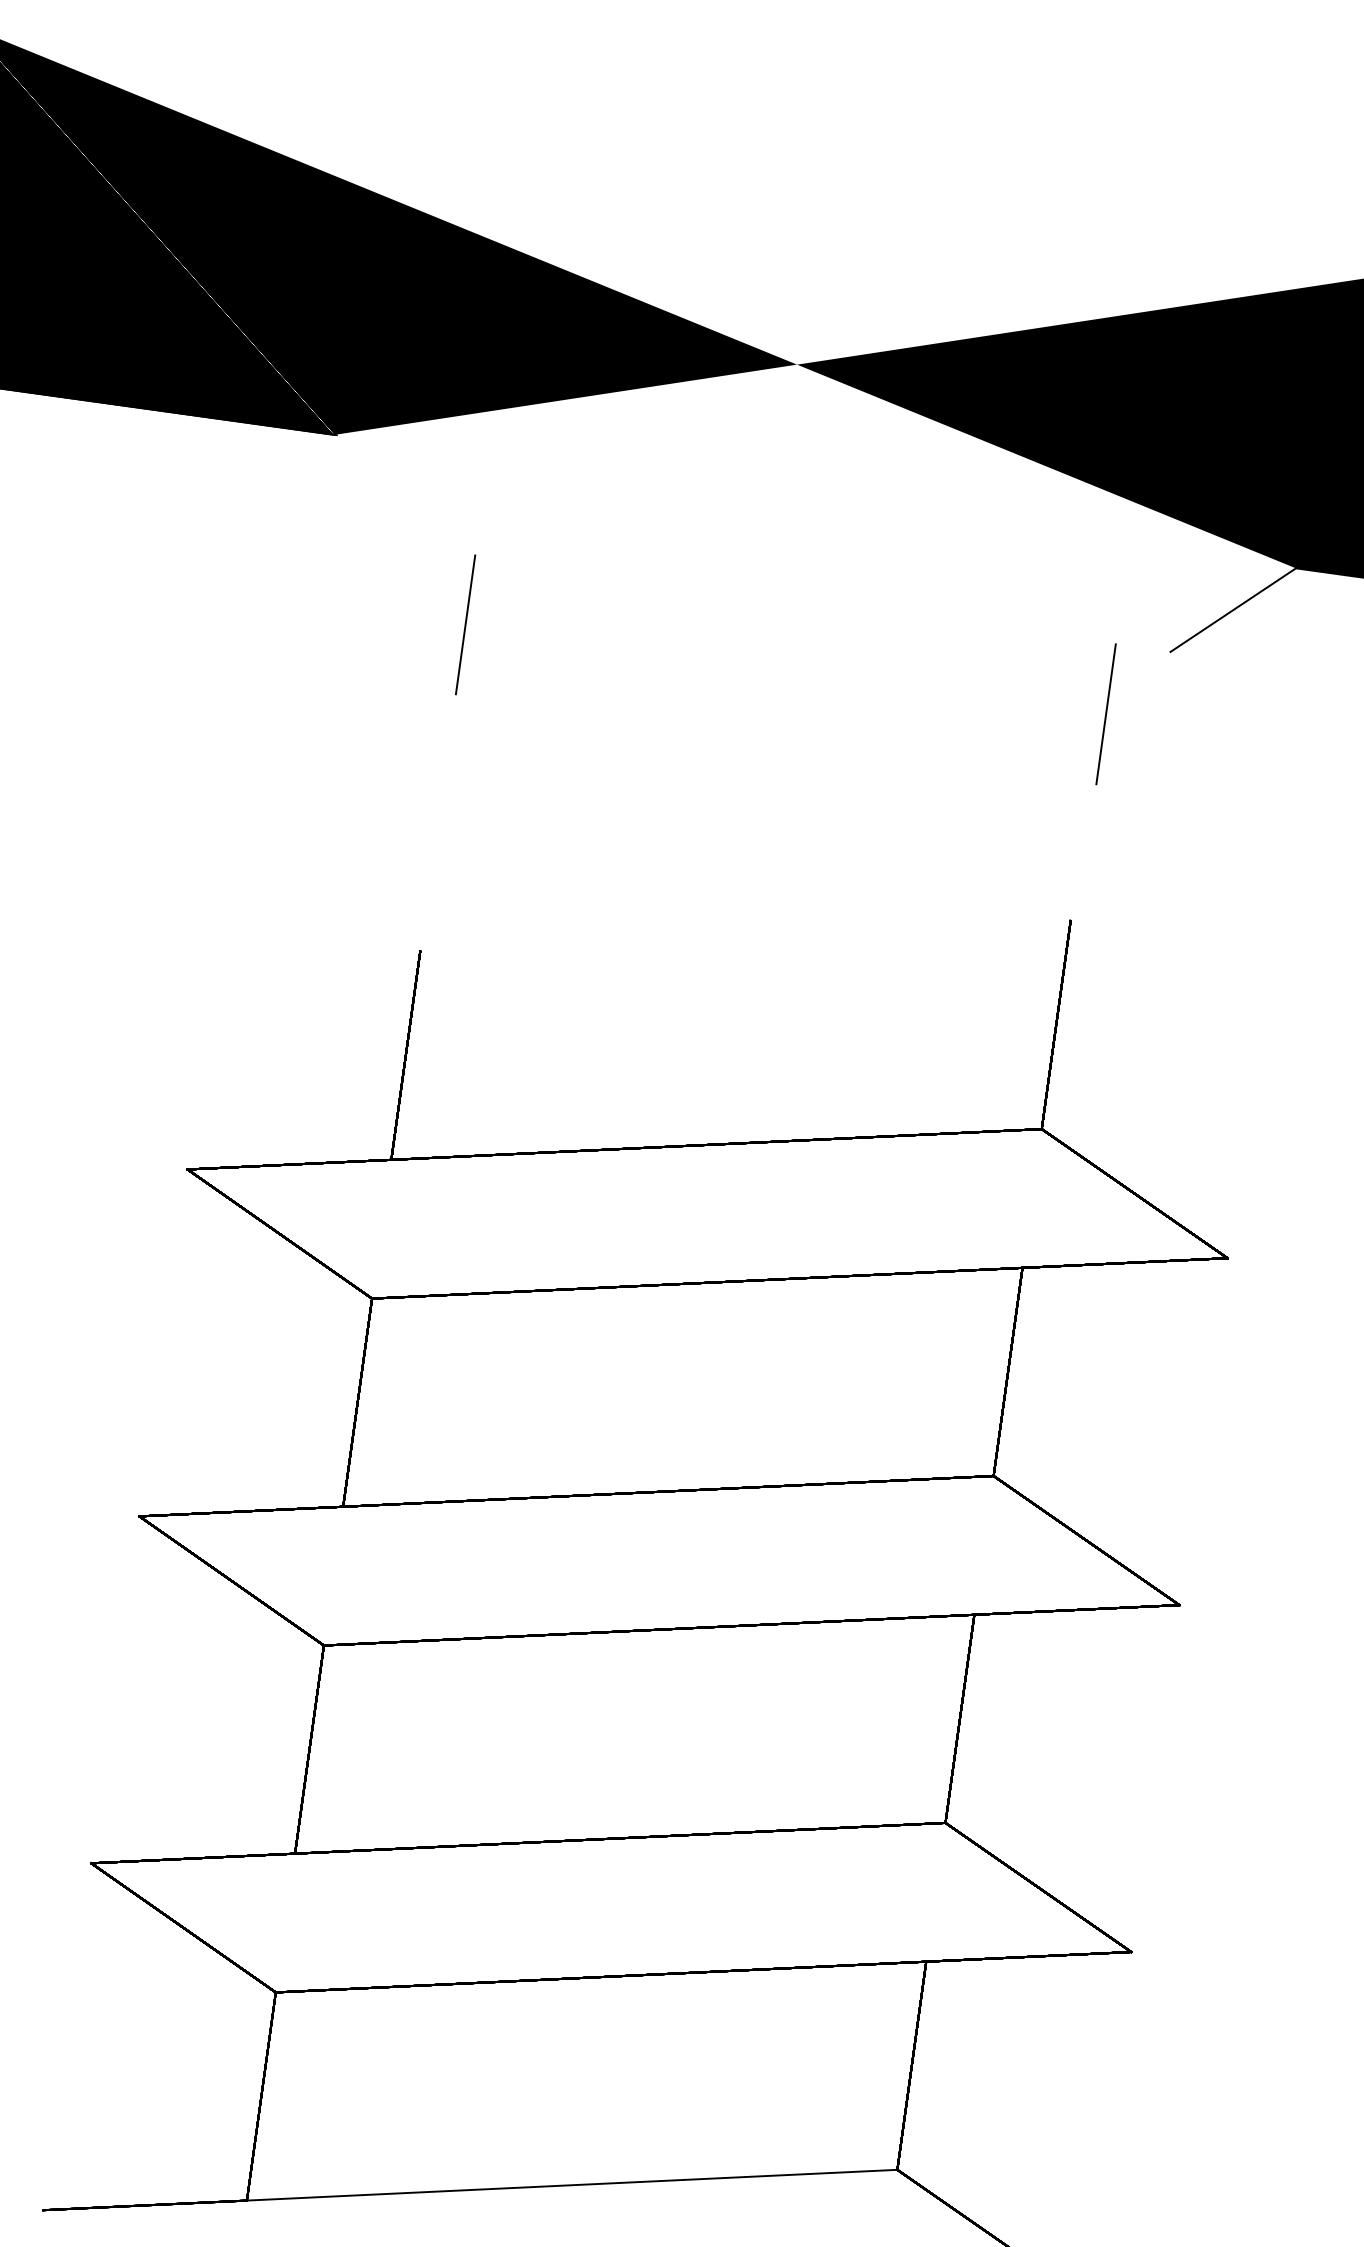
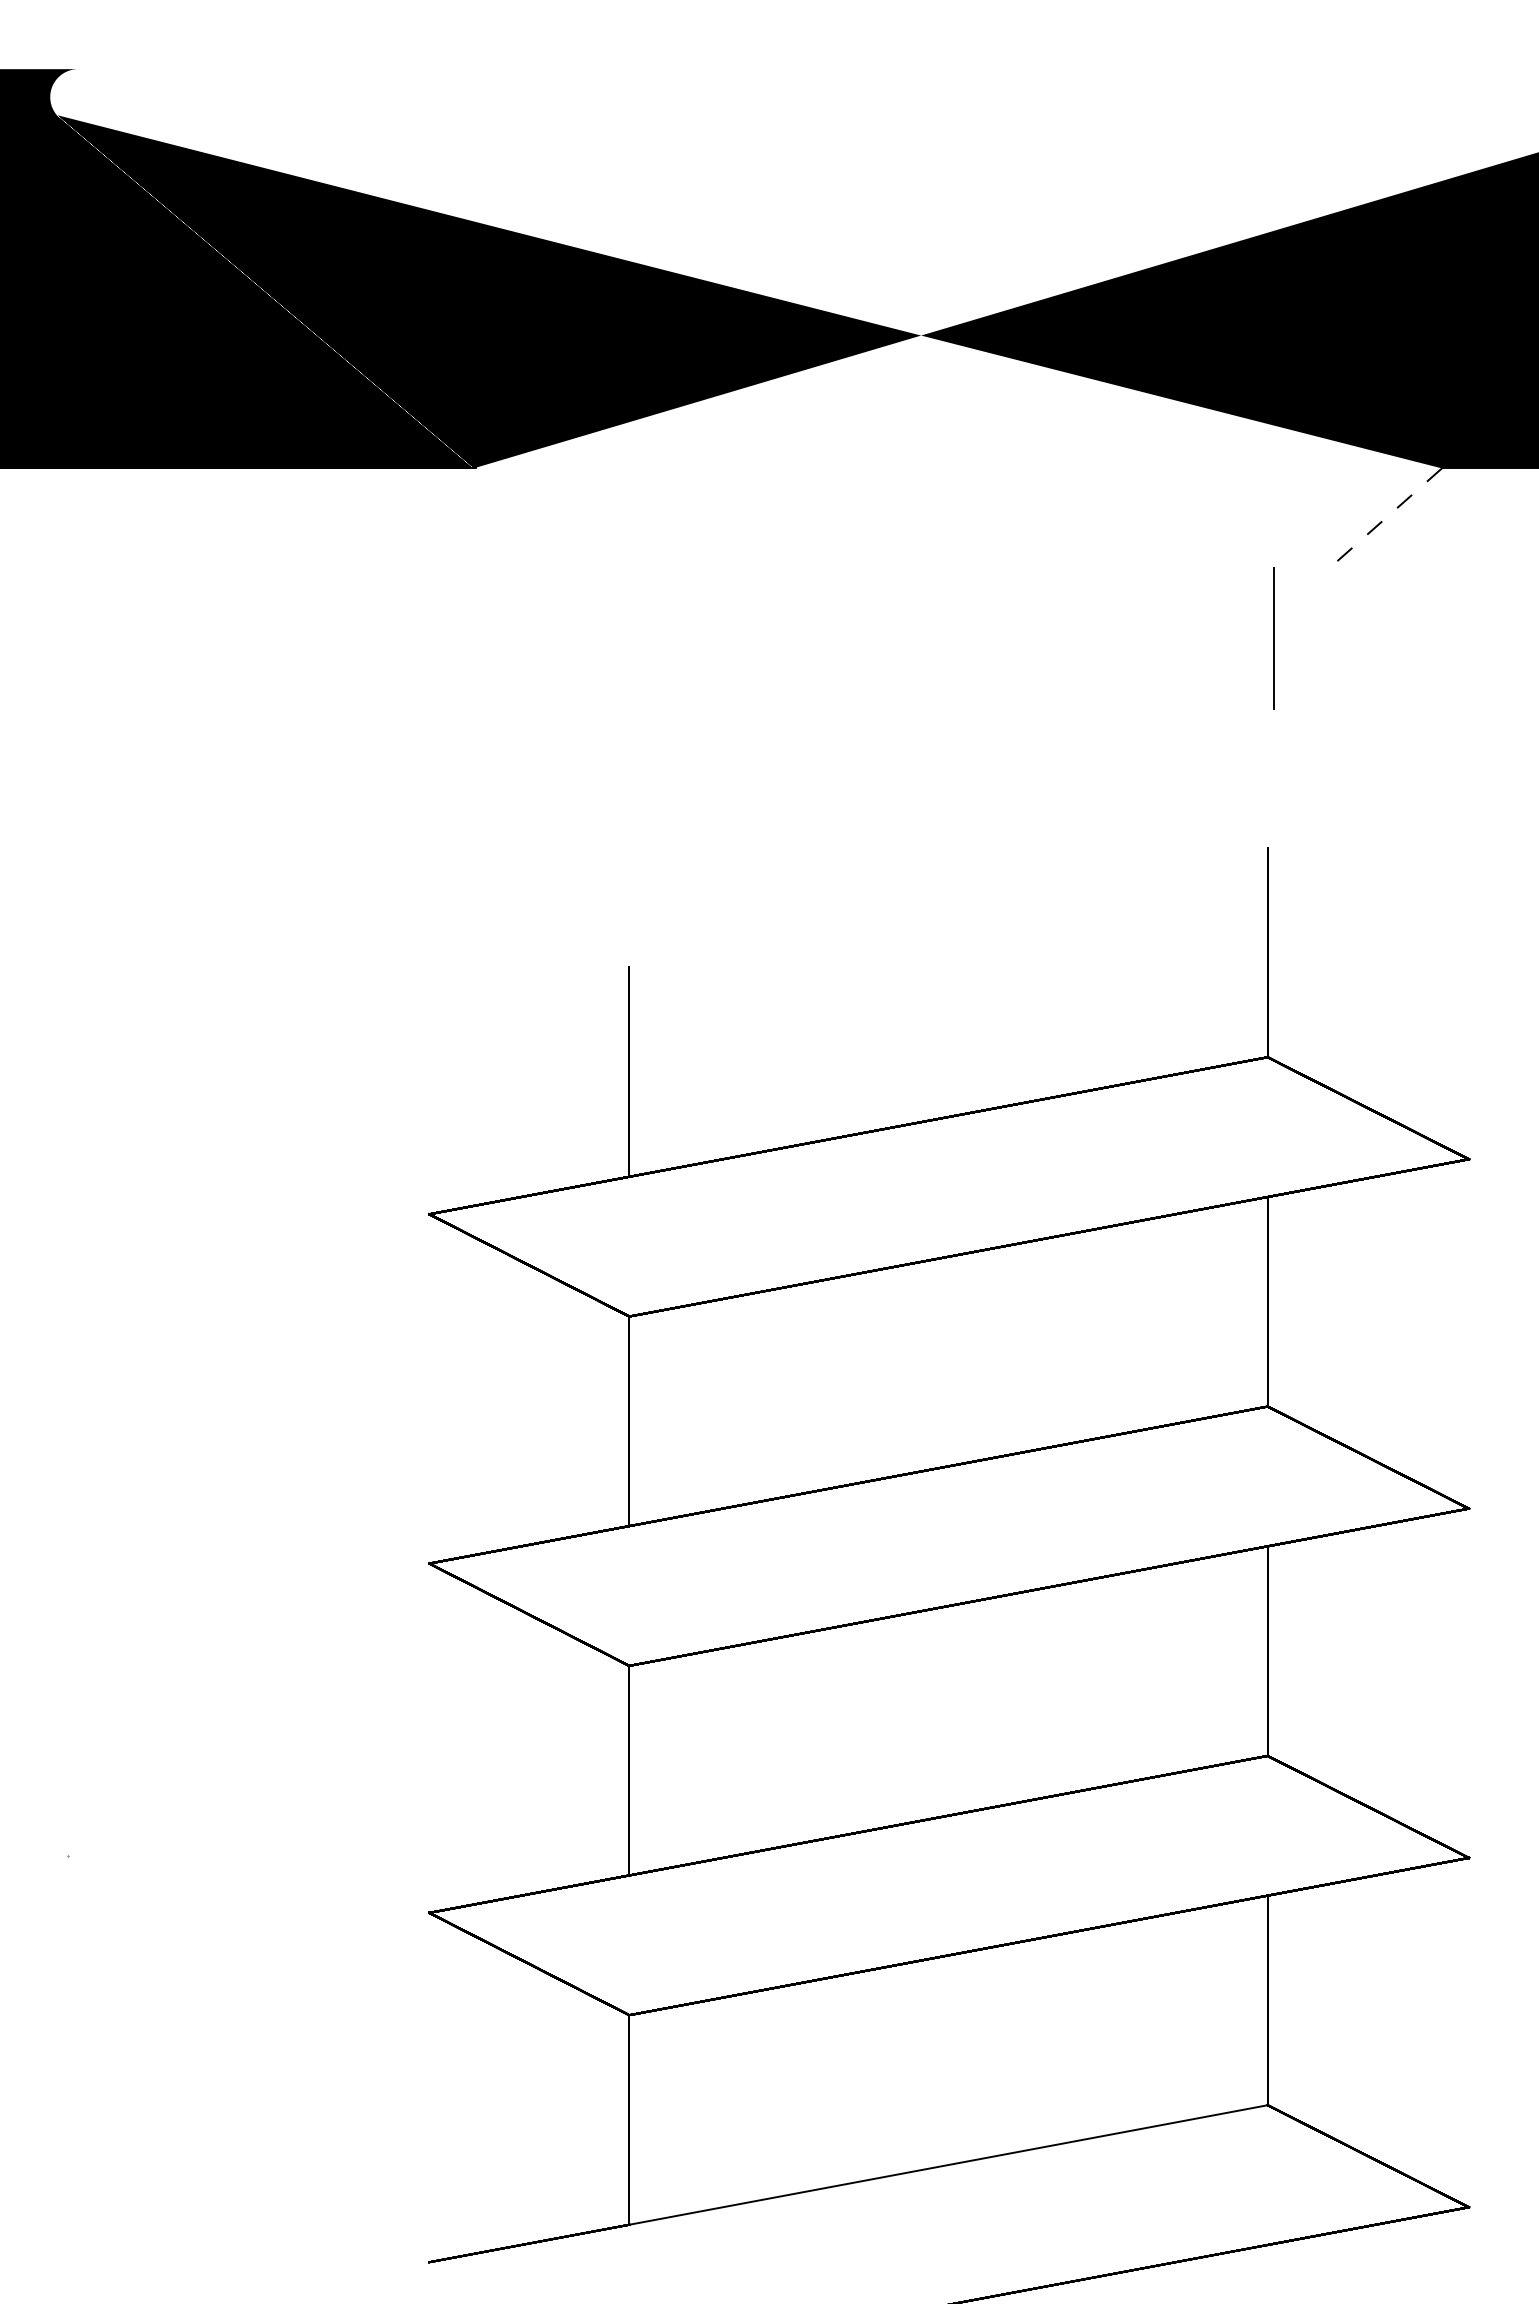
line: (1233, 610) -> (1385, 518), solid -> dashed
line: (464, 624) -> (628, 637), removed

